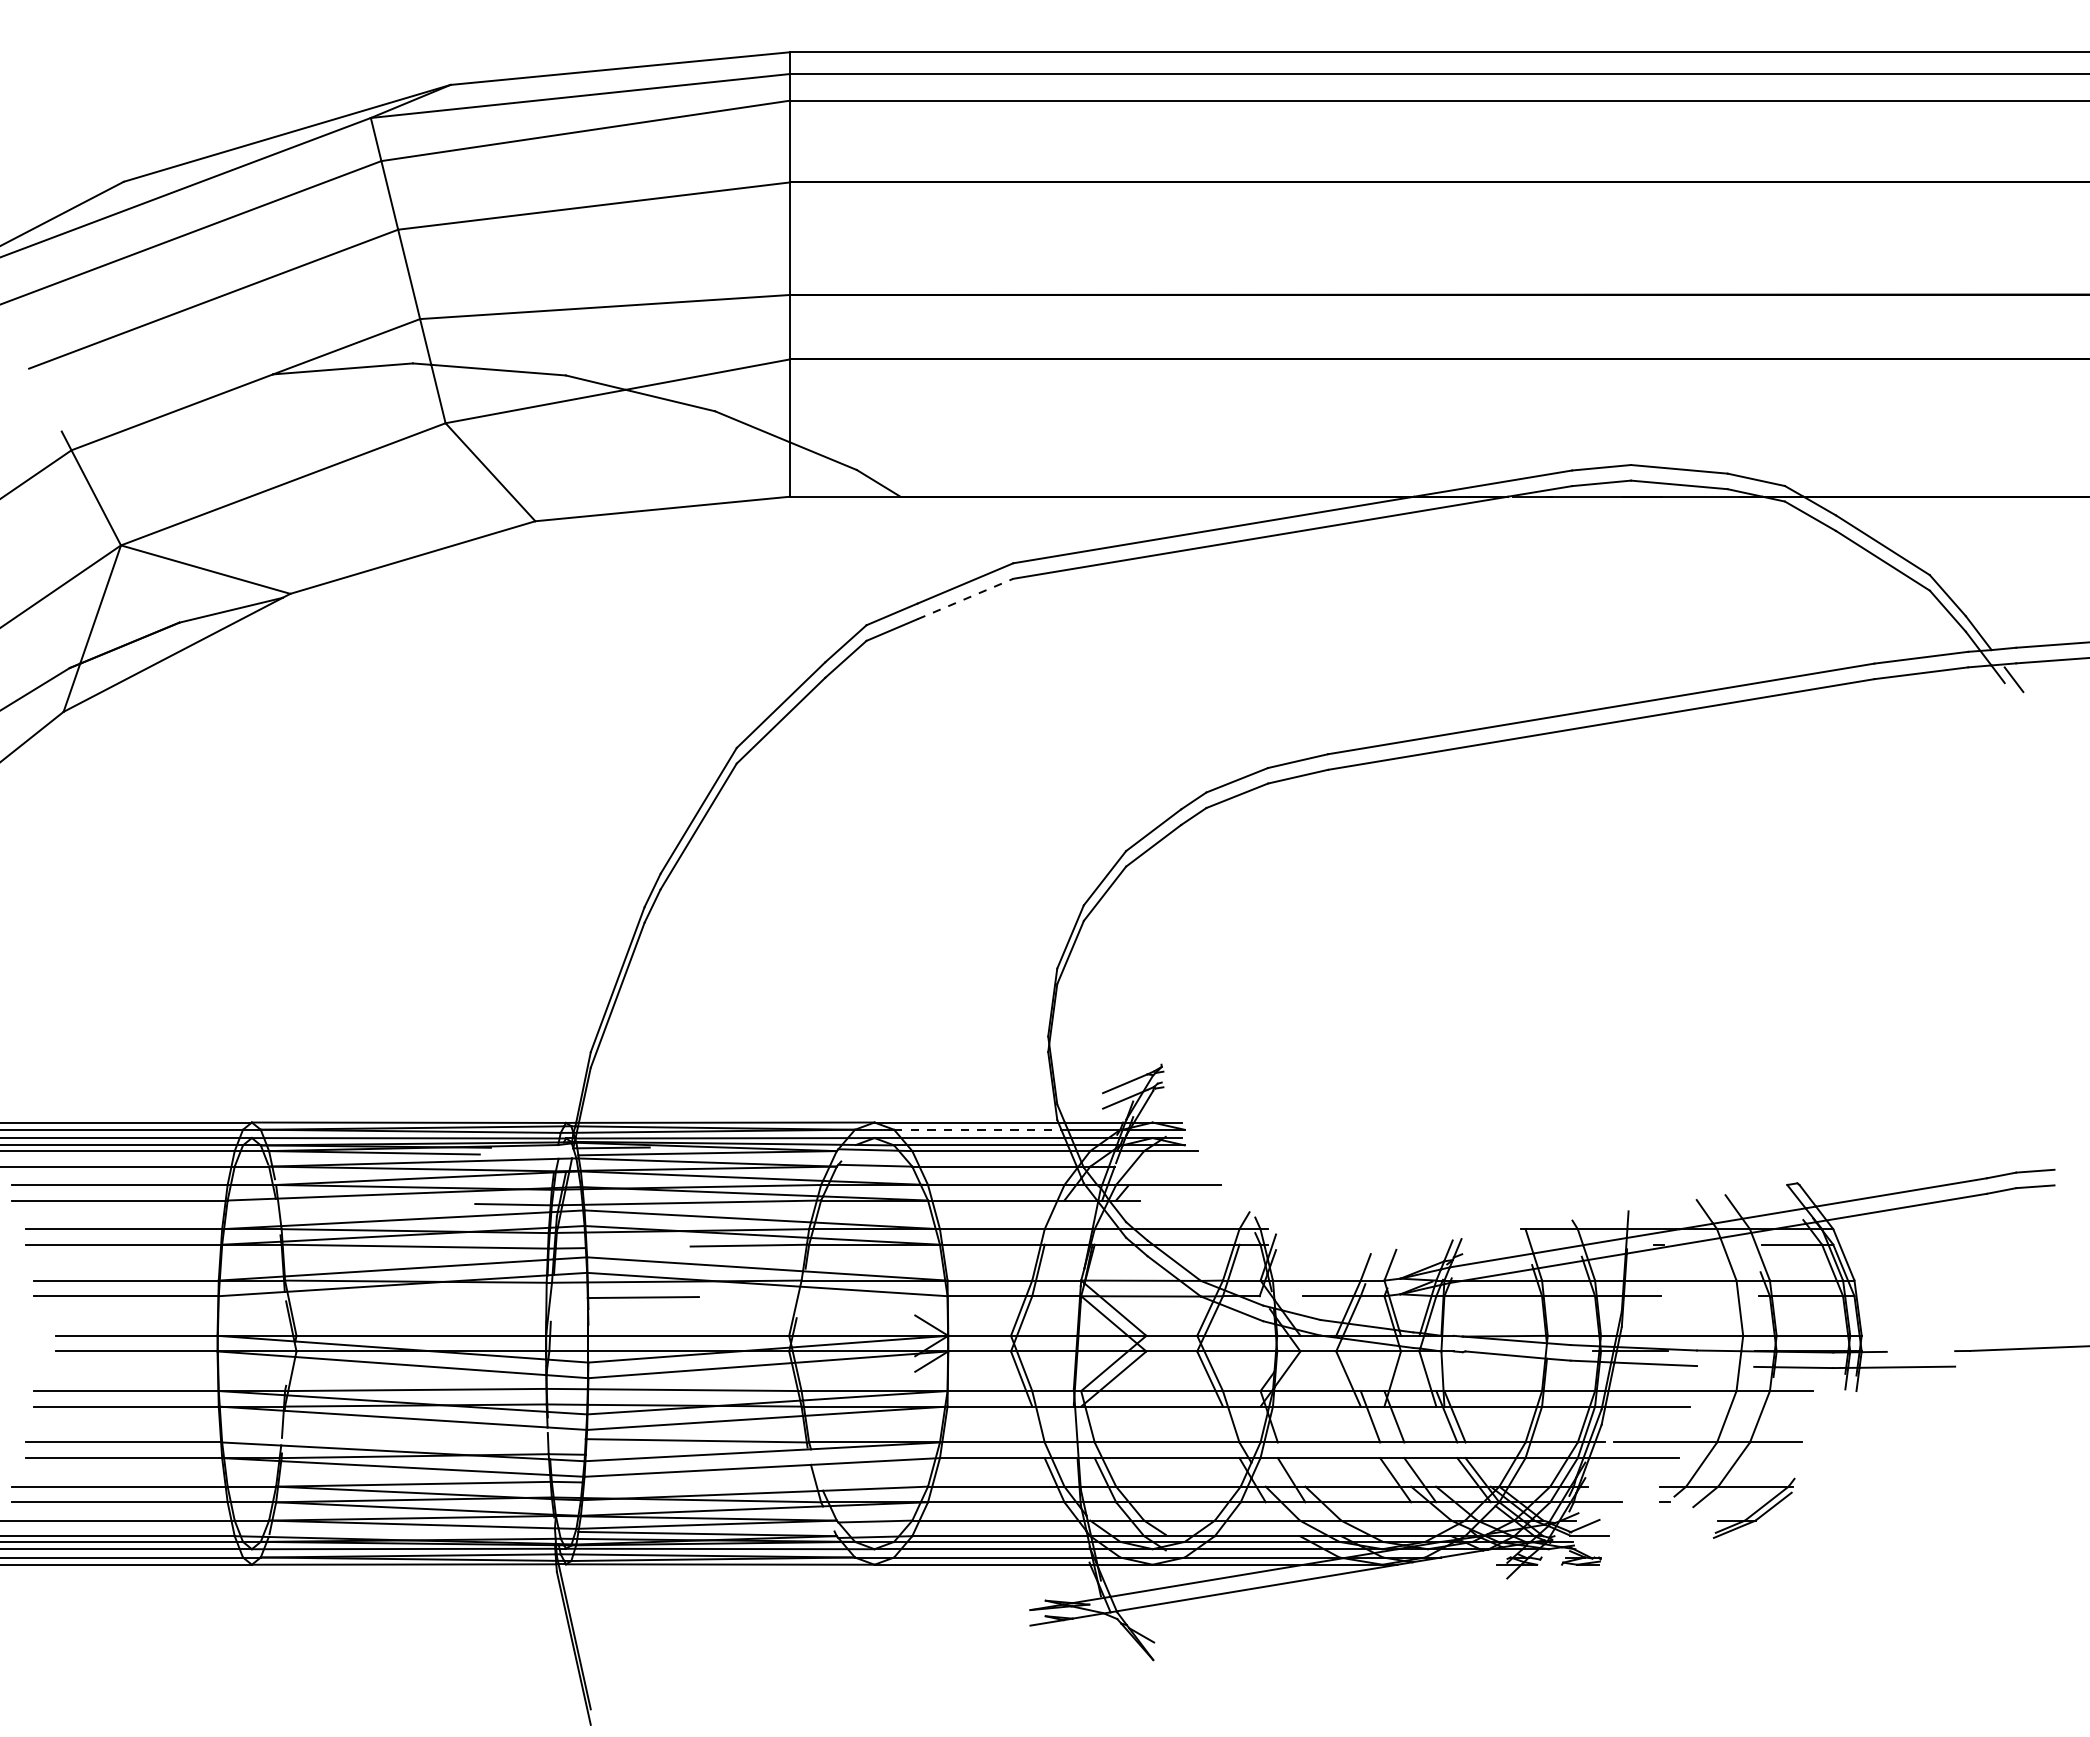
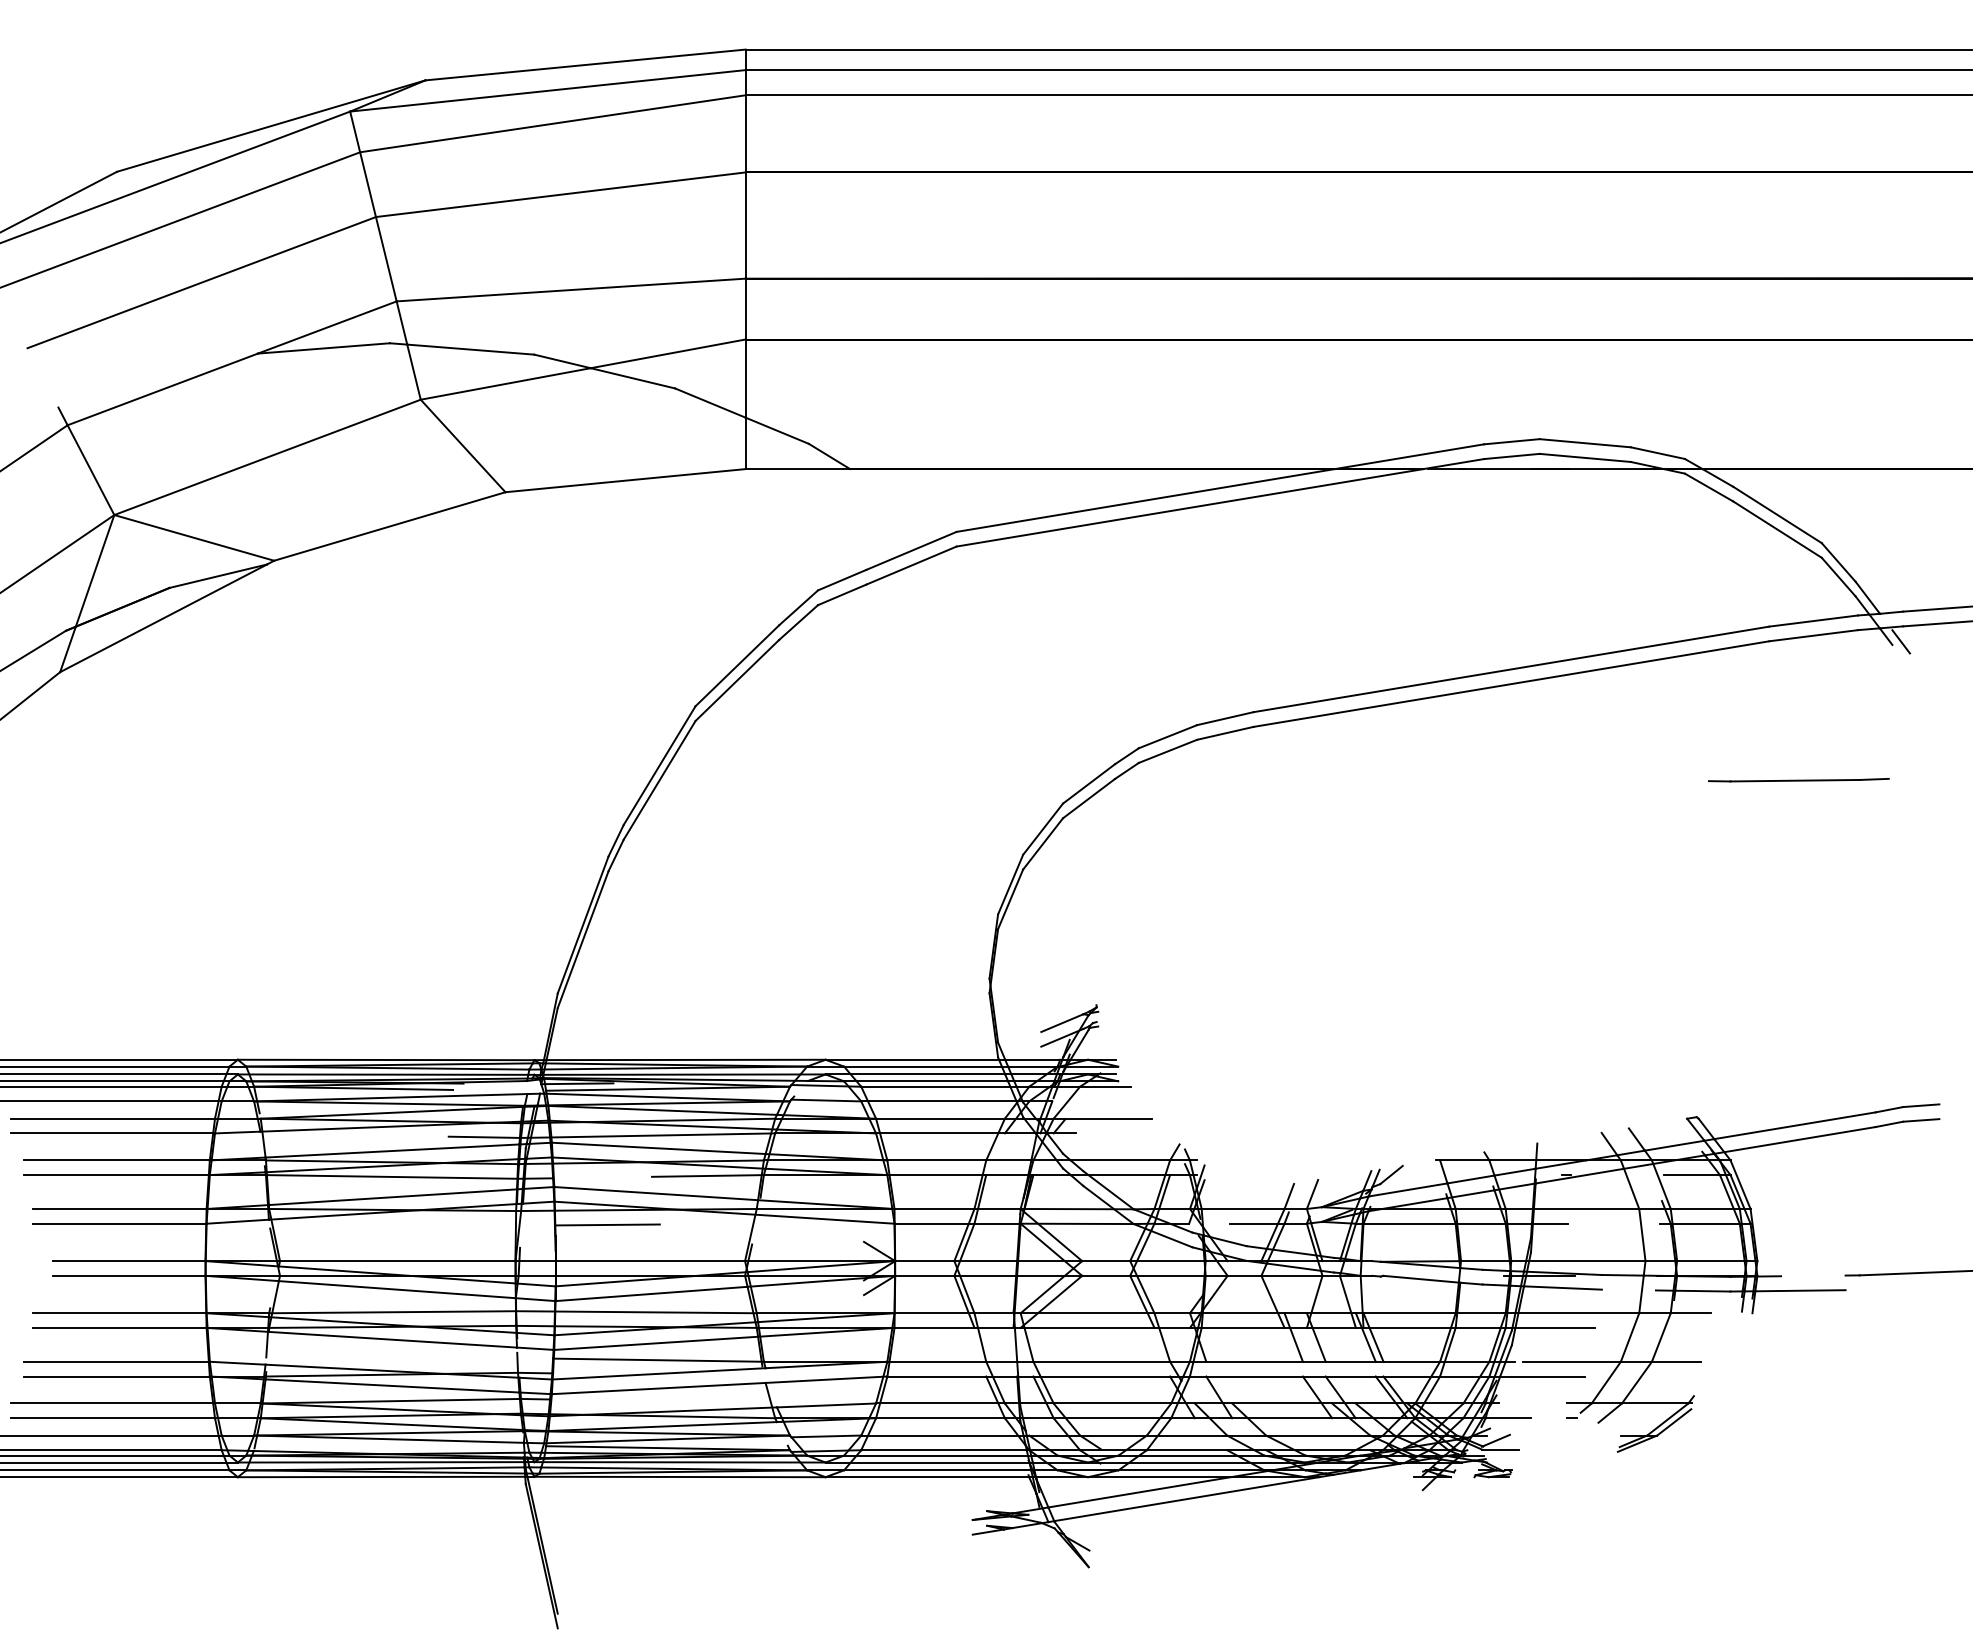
line: (965, 599) -> (911, 566), dashed -> solid
line: (1905, 826) -> (1798, 780), added
line: (981, 1129) -> (926, 1066), dashed -> solid
line: (1474, 1244) -> (1391, 1174), added

